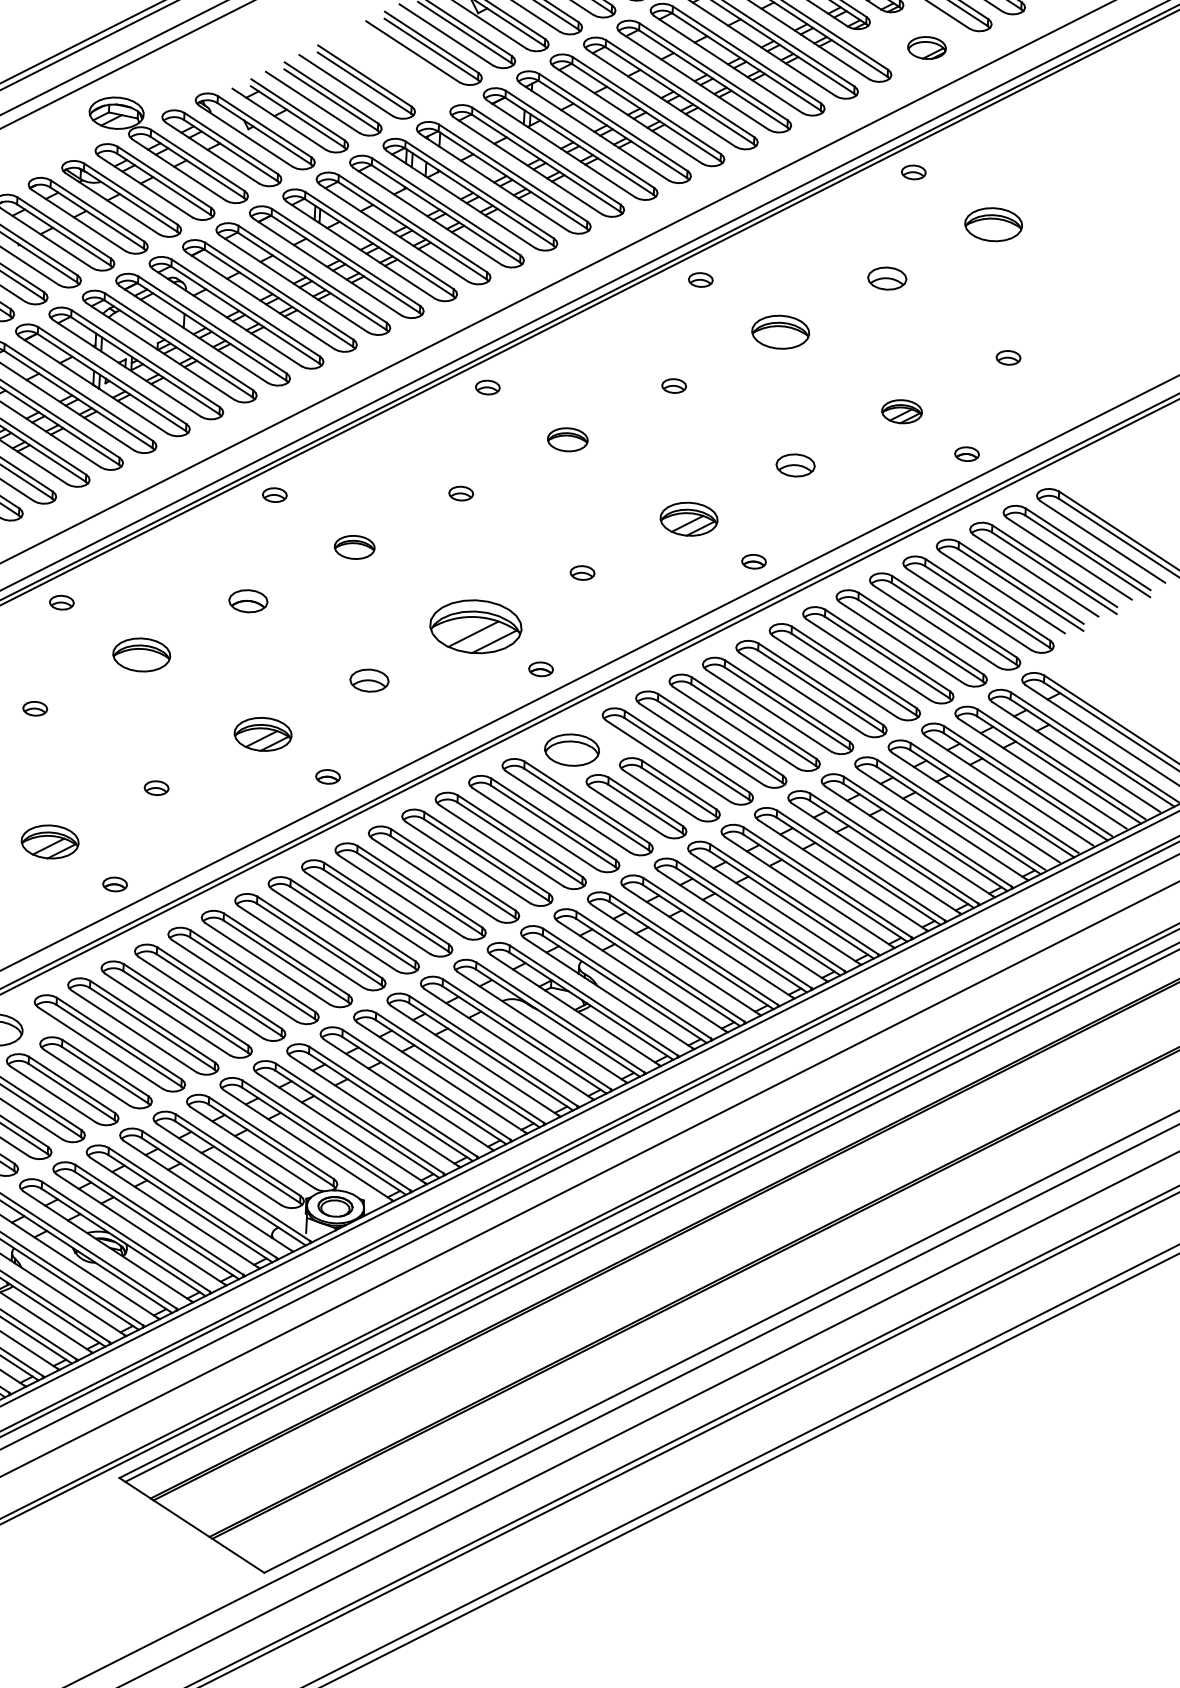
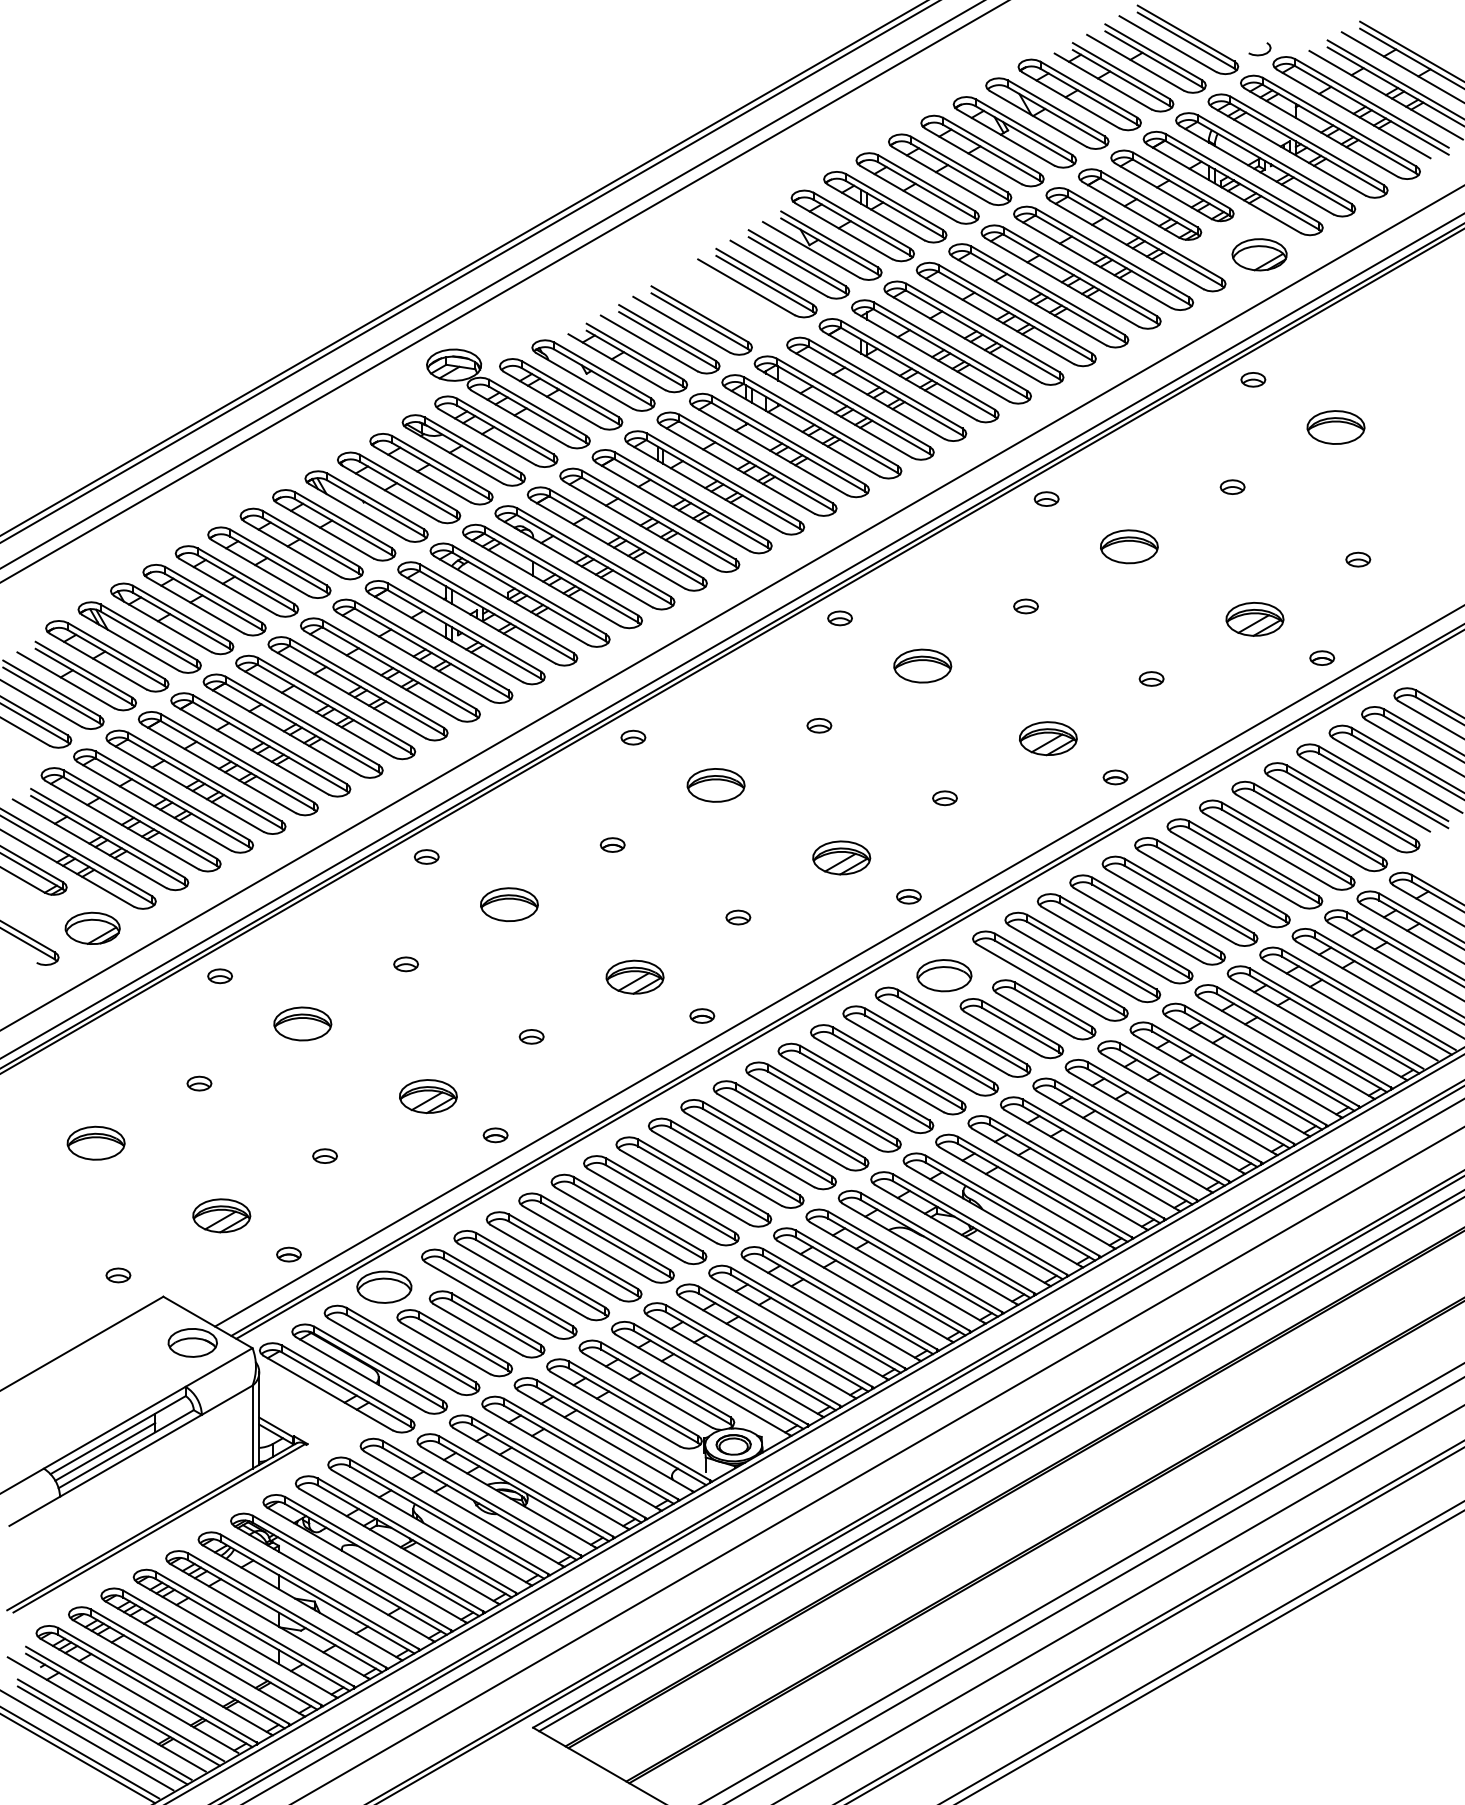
part: (926, 47) -> (1259, 254), size x1.43
part: (887, 277) -> (1232, 486), size x0.62
part: (901, 411) -> (1254, 619), size x1.43
part: (567, 439) -> (922, 665), size x1.43
part: (795, 464) -> (1151, 678), size x0.62
part: (354, 547) -> (715, 785), size x1.43
part: (248, 600) -> (612, 844), size x0.62
part: (475, 626) -> (841, 857), size x0.62
part: (369, 680) -> (738, 917), size x0.62

